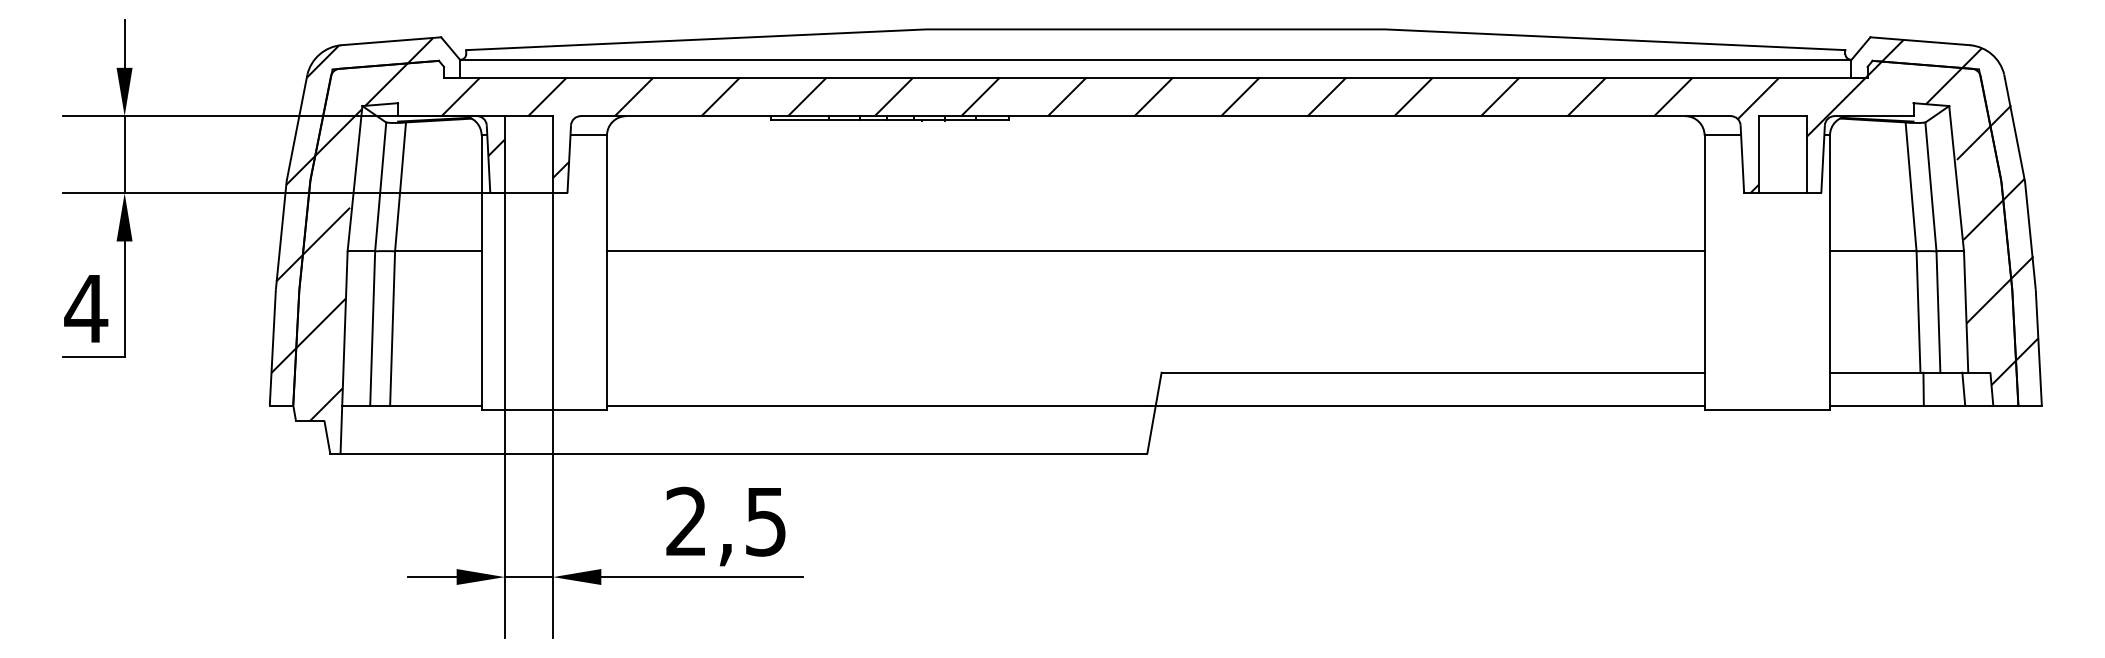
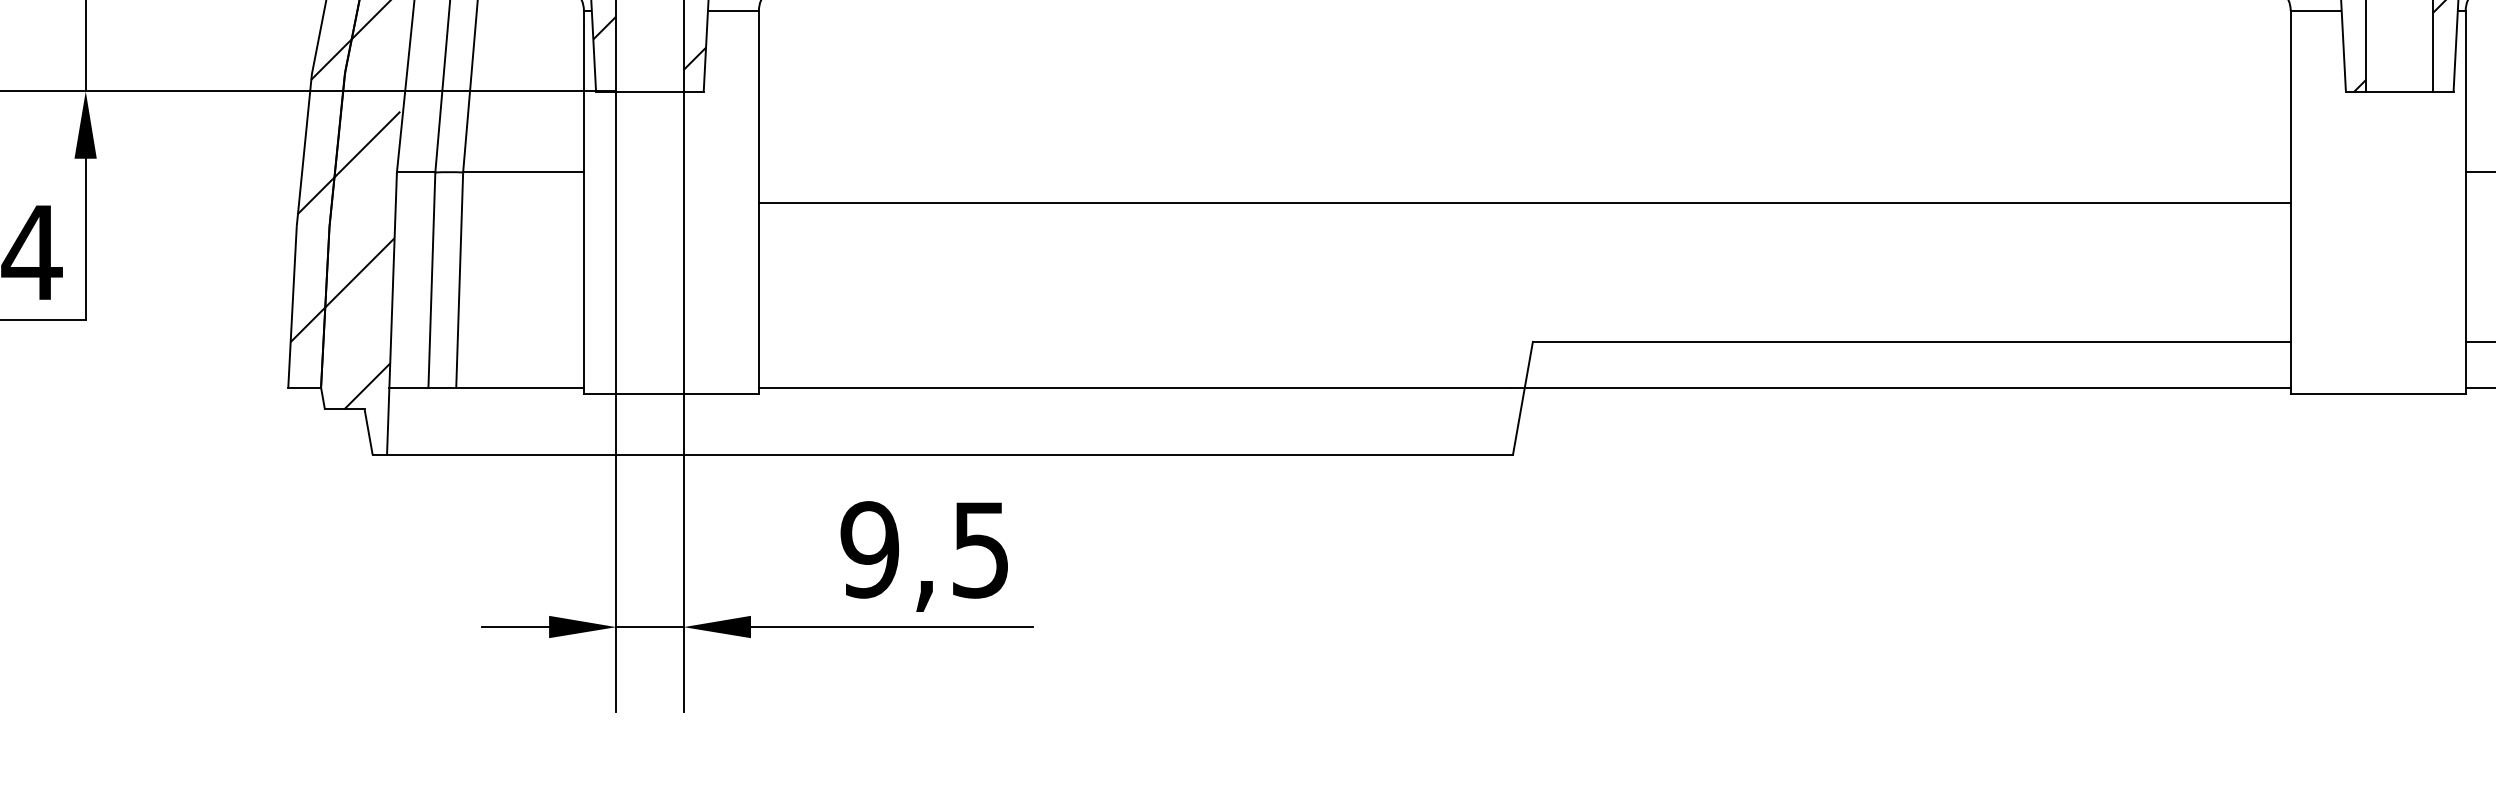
line: (1155, 251) -> (1524, 203), moved
text: (686, 521) -> (869, 549), 2,5 -> 9,5

